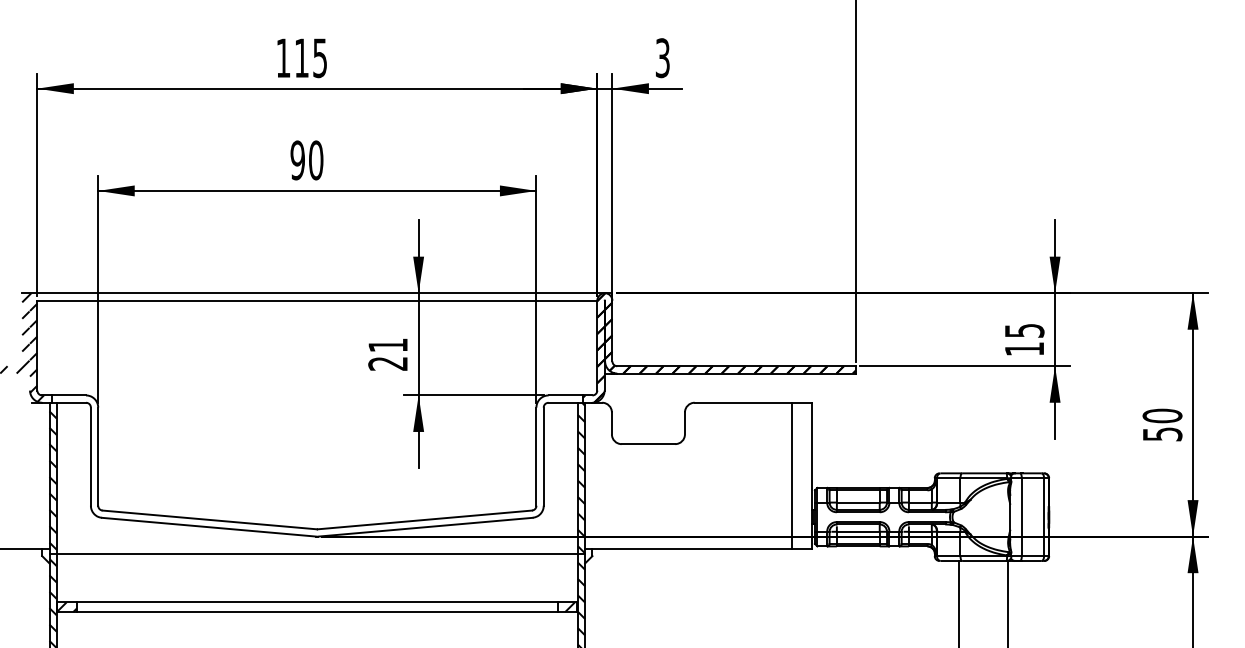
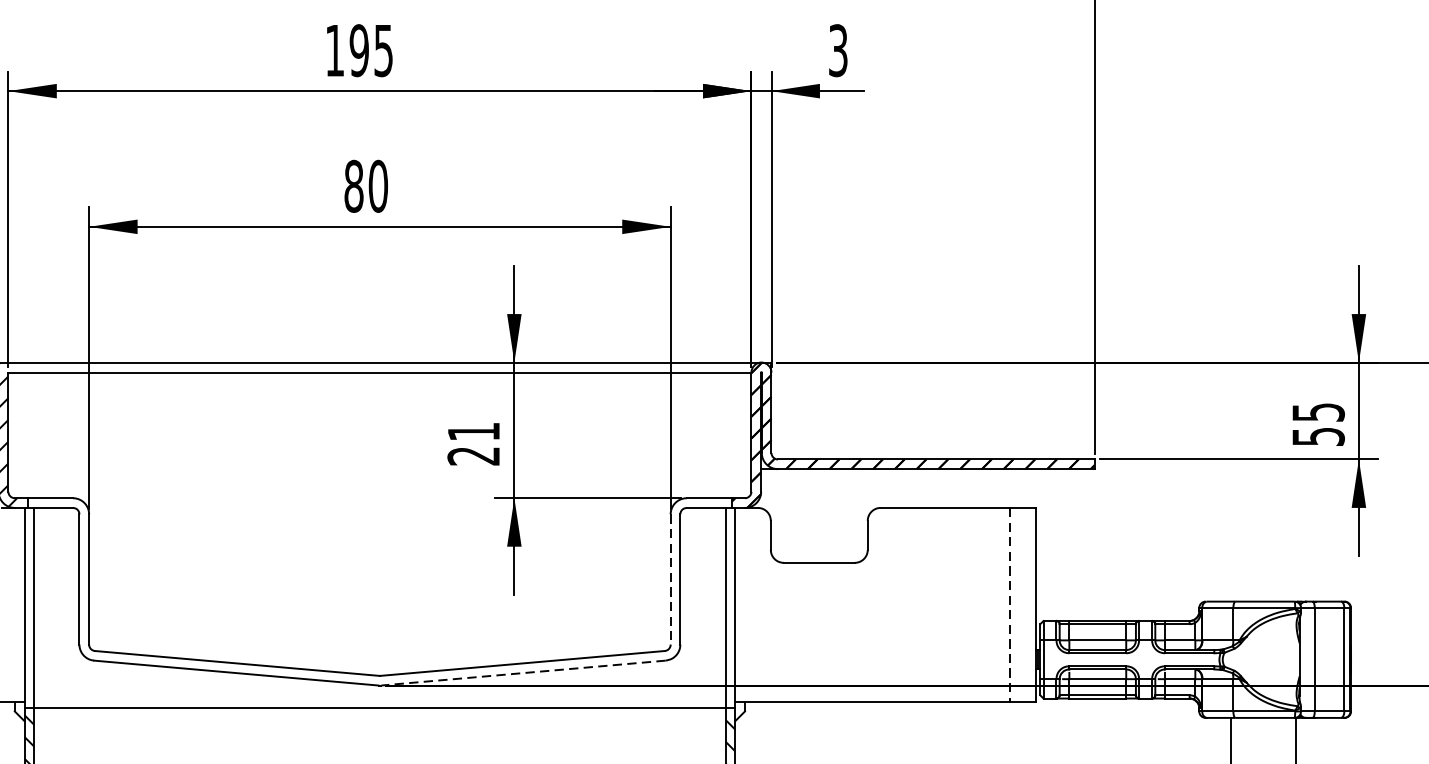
text: (301, 58) -> (358, 51), 115 -> 195
text: (297, 160) -> (353, 186), 90 -> 80
text: (1024, 349) -> (1318, 437), 15 -> 55
line: (536, 457) -> (670, 580), solid -> dashed
line: (792, 476) -> (1010, 605), solid -> dashed
hatch: (581, 477) -> (730, 607), removed
hatch: (52, 480) -> (28, 611), removed
line: (425, 527) -> (523, 673), solid -> dashed

